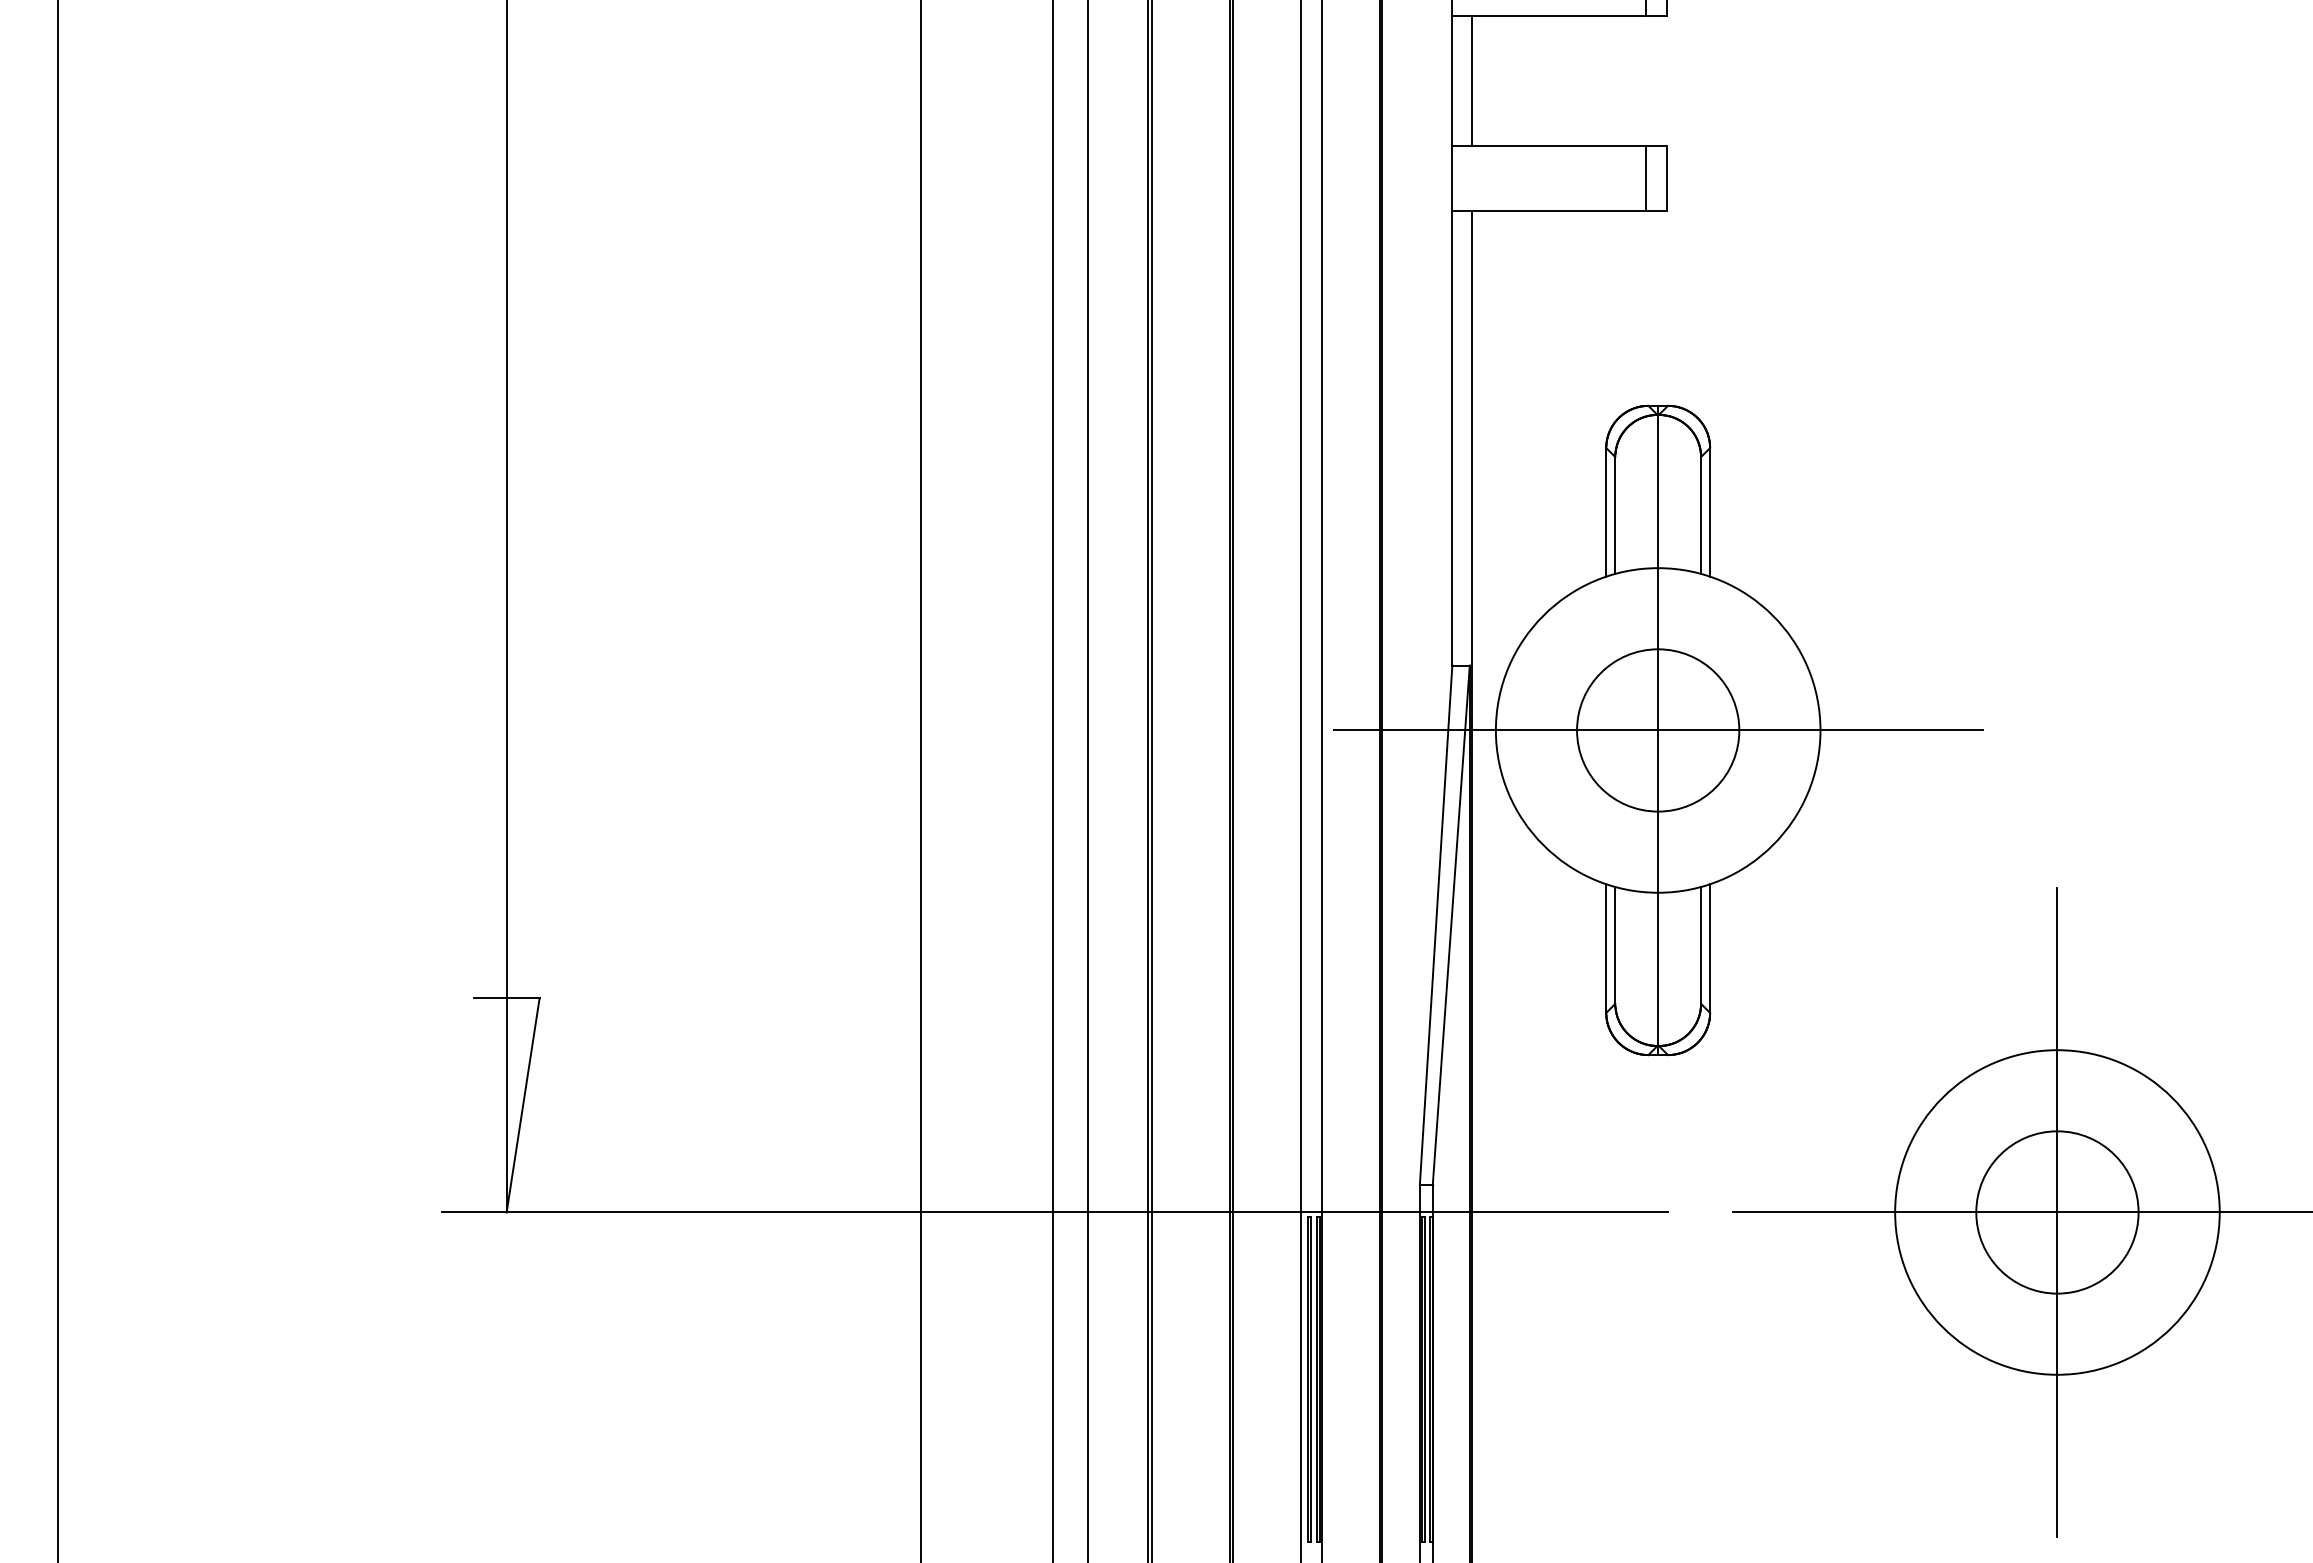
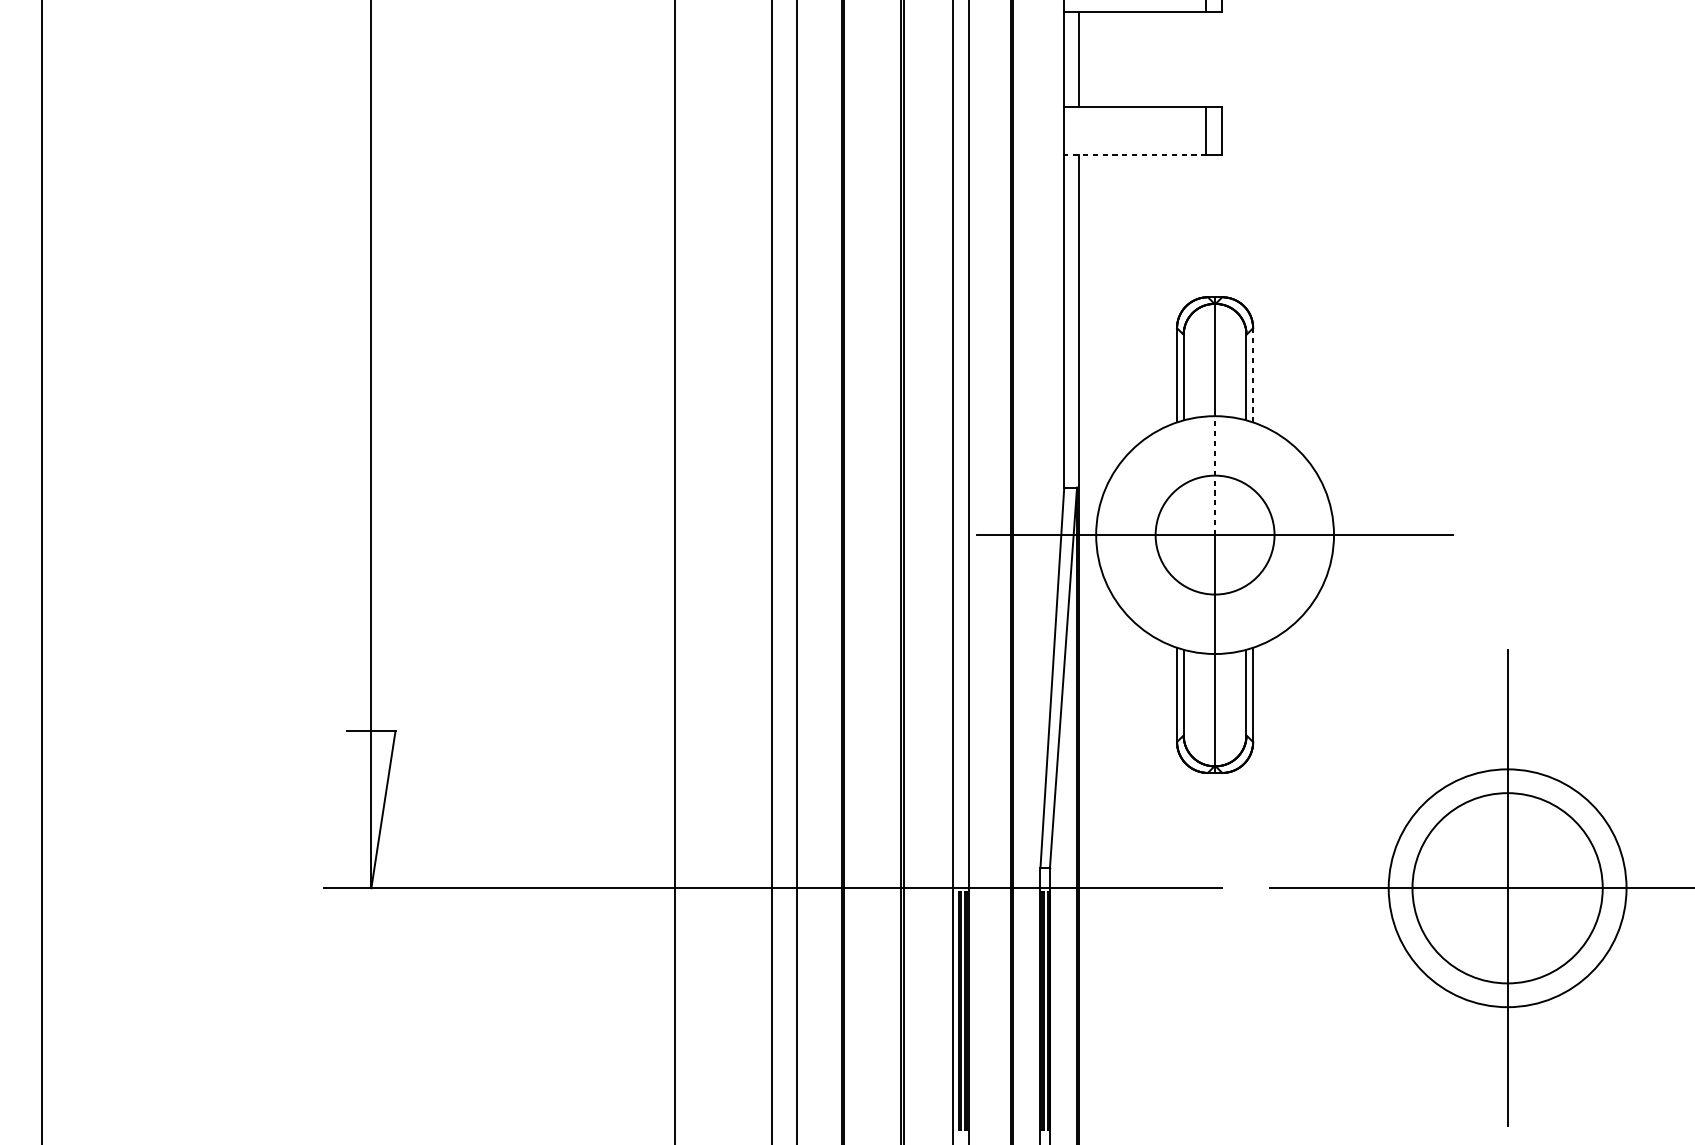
line: (1548, 211) -> (1134, 154), solid -> dashed
line: (1710, 511) -> (1253, 374), solid -> dashed
line: (1658, 648) -> (1215, 475), solid -> dashed
circle: (2057, 1212) -> (1507, 888), size x1.6

